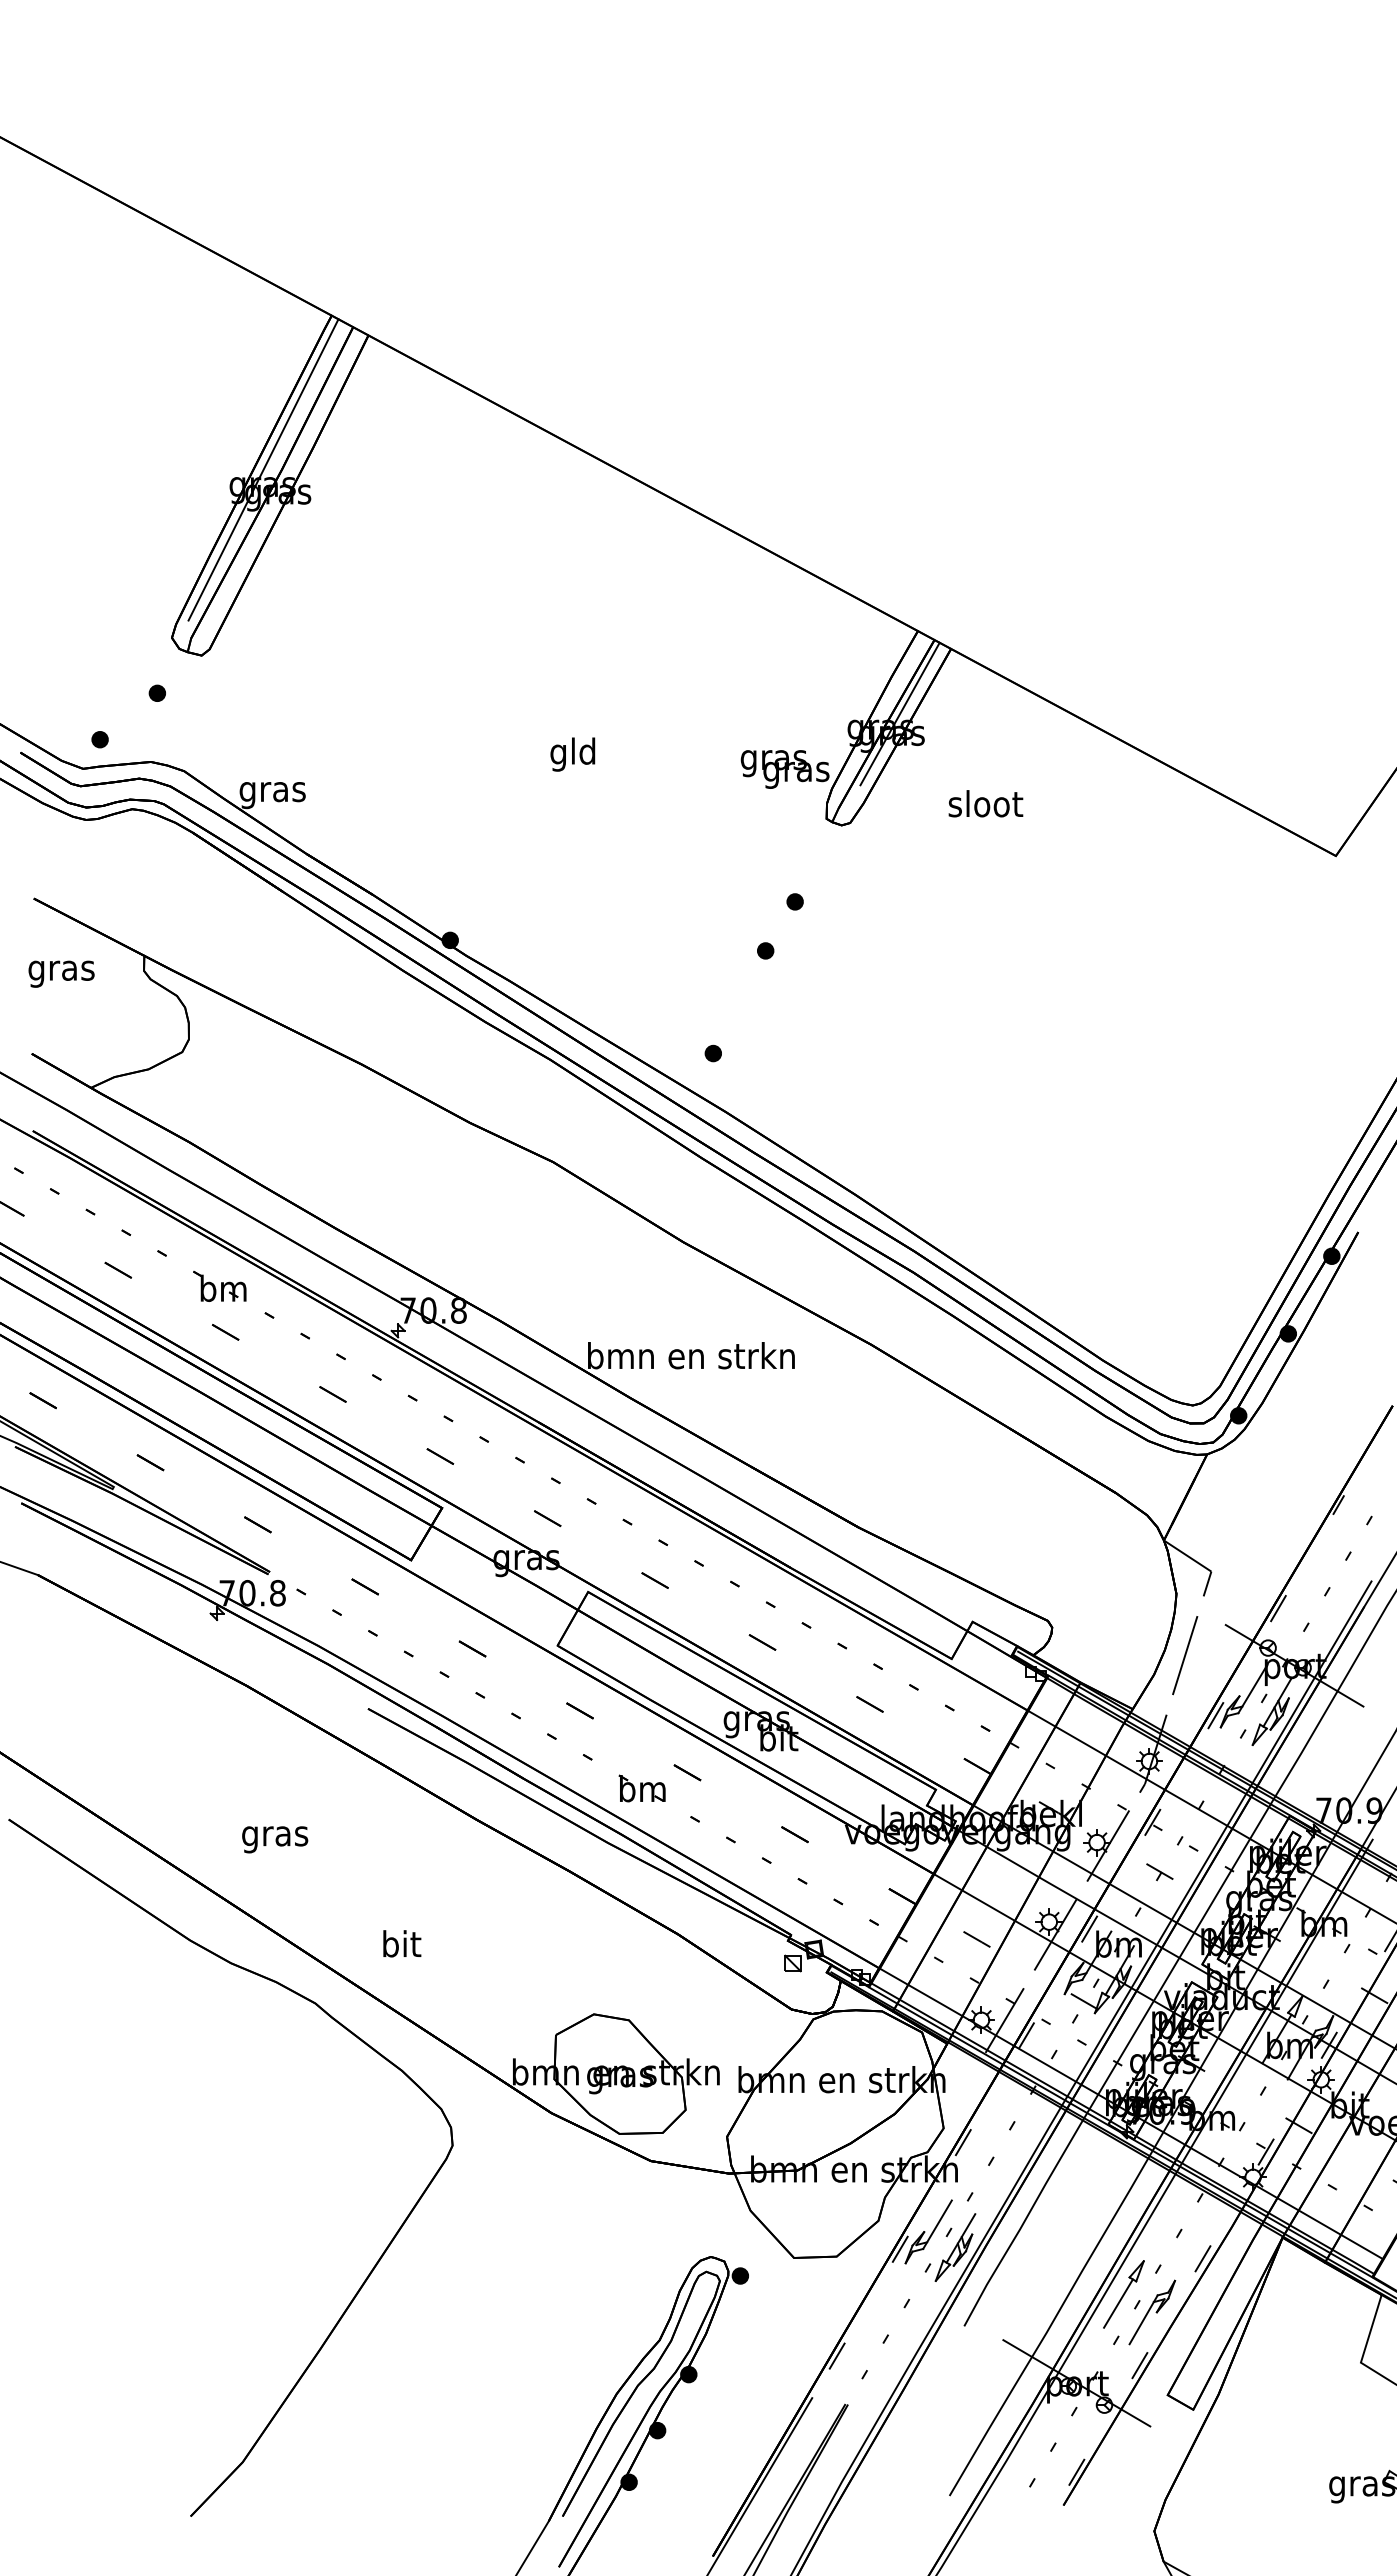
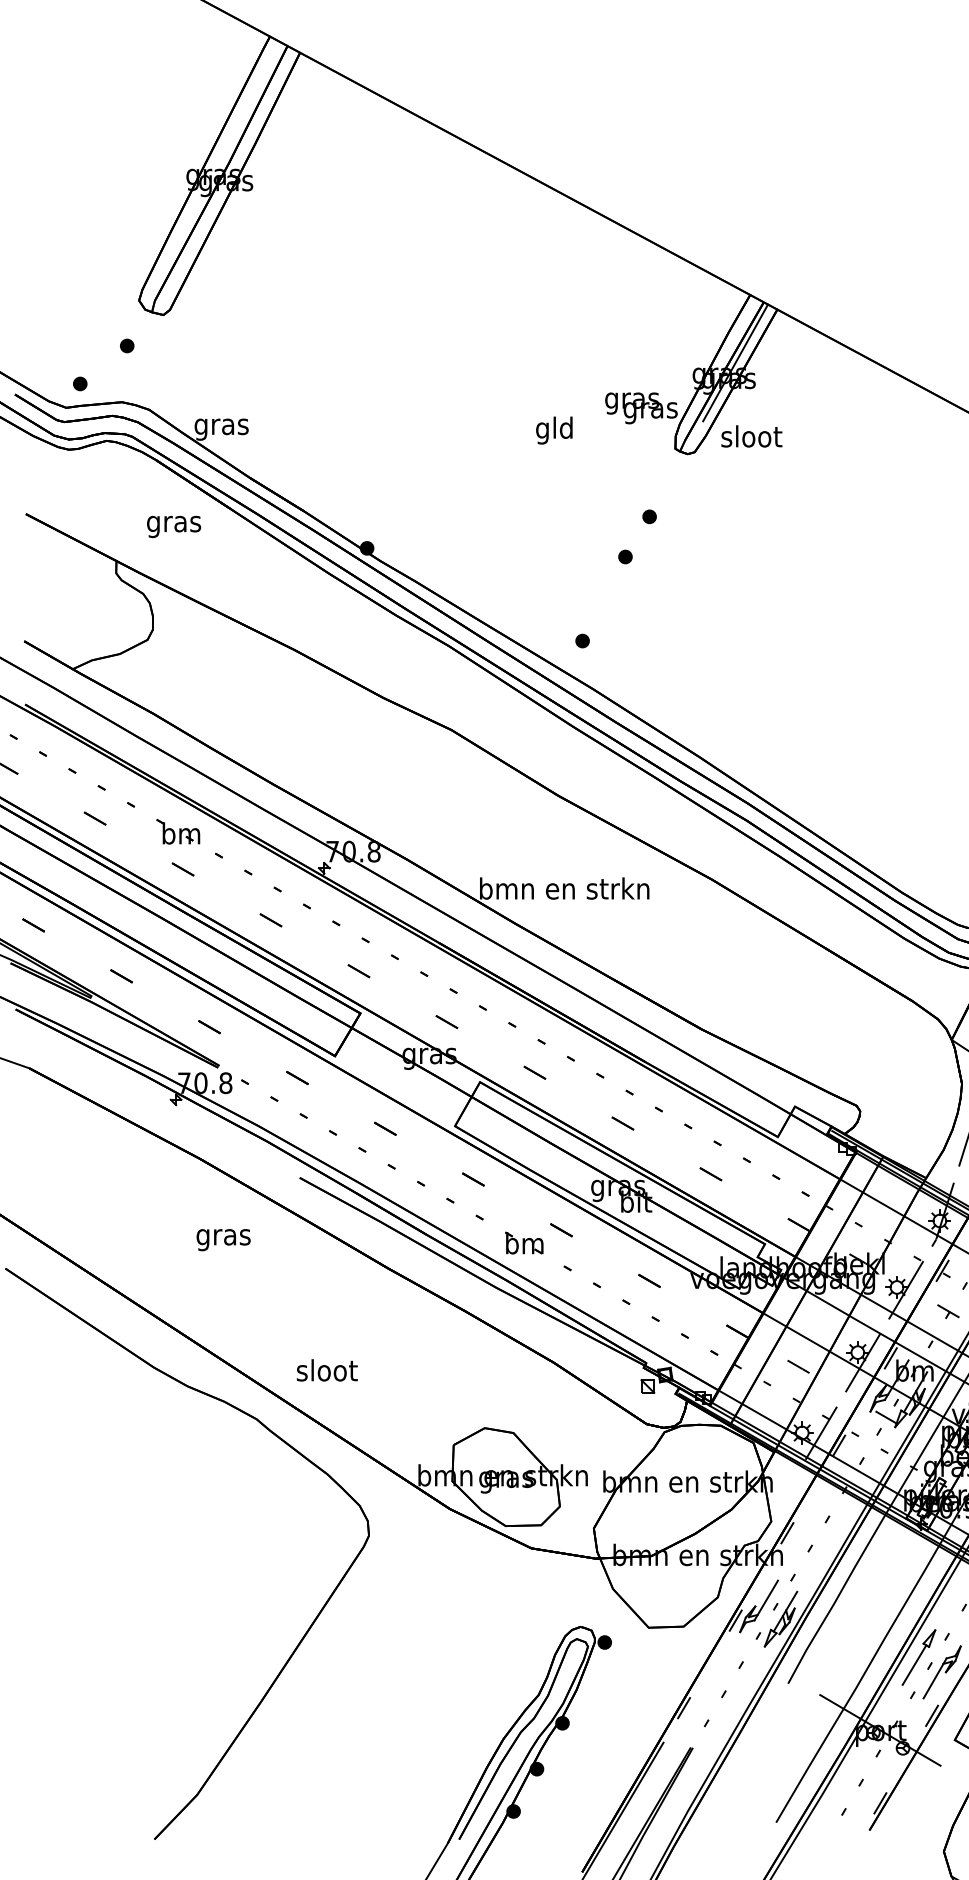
line: (263, 469) -> (214, 162), removed
text: (572, 754) -> (554, 430), moved
text: (985, 803) -> (751, 436), moved
text: (61, 973) -> (173, 526), moved
text: (275, 1839) -> (223, 1239), moved
text: (401, 1943) -> (327, 1370), bit -> sloot

